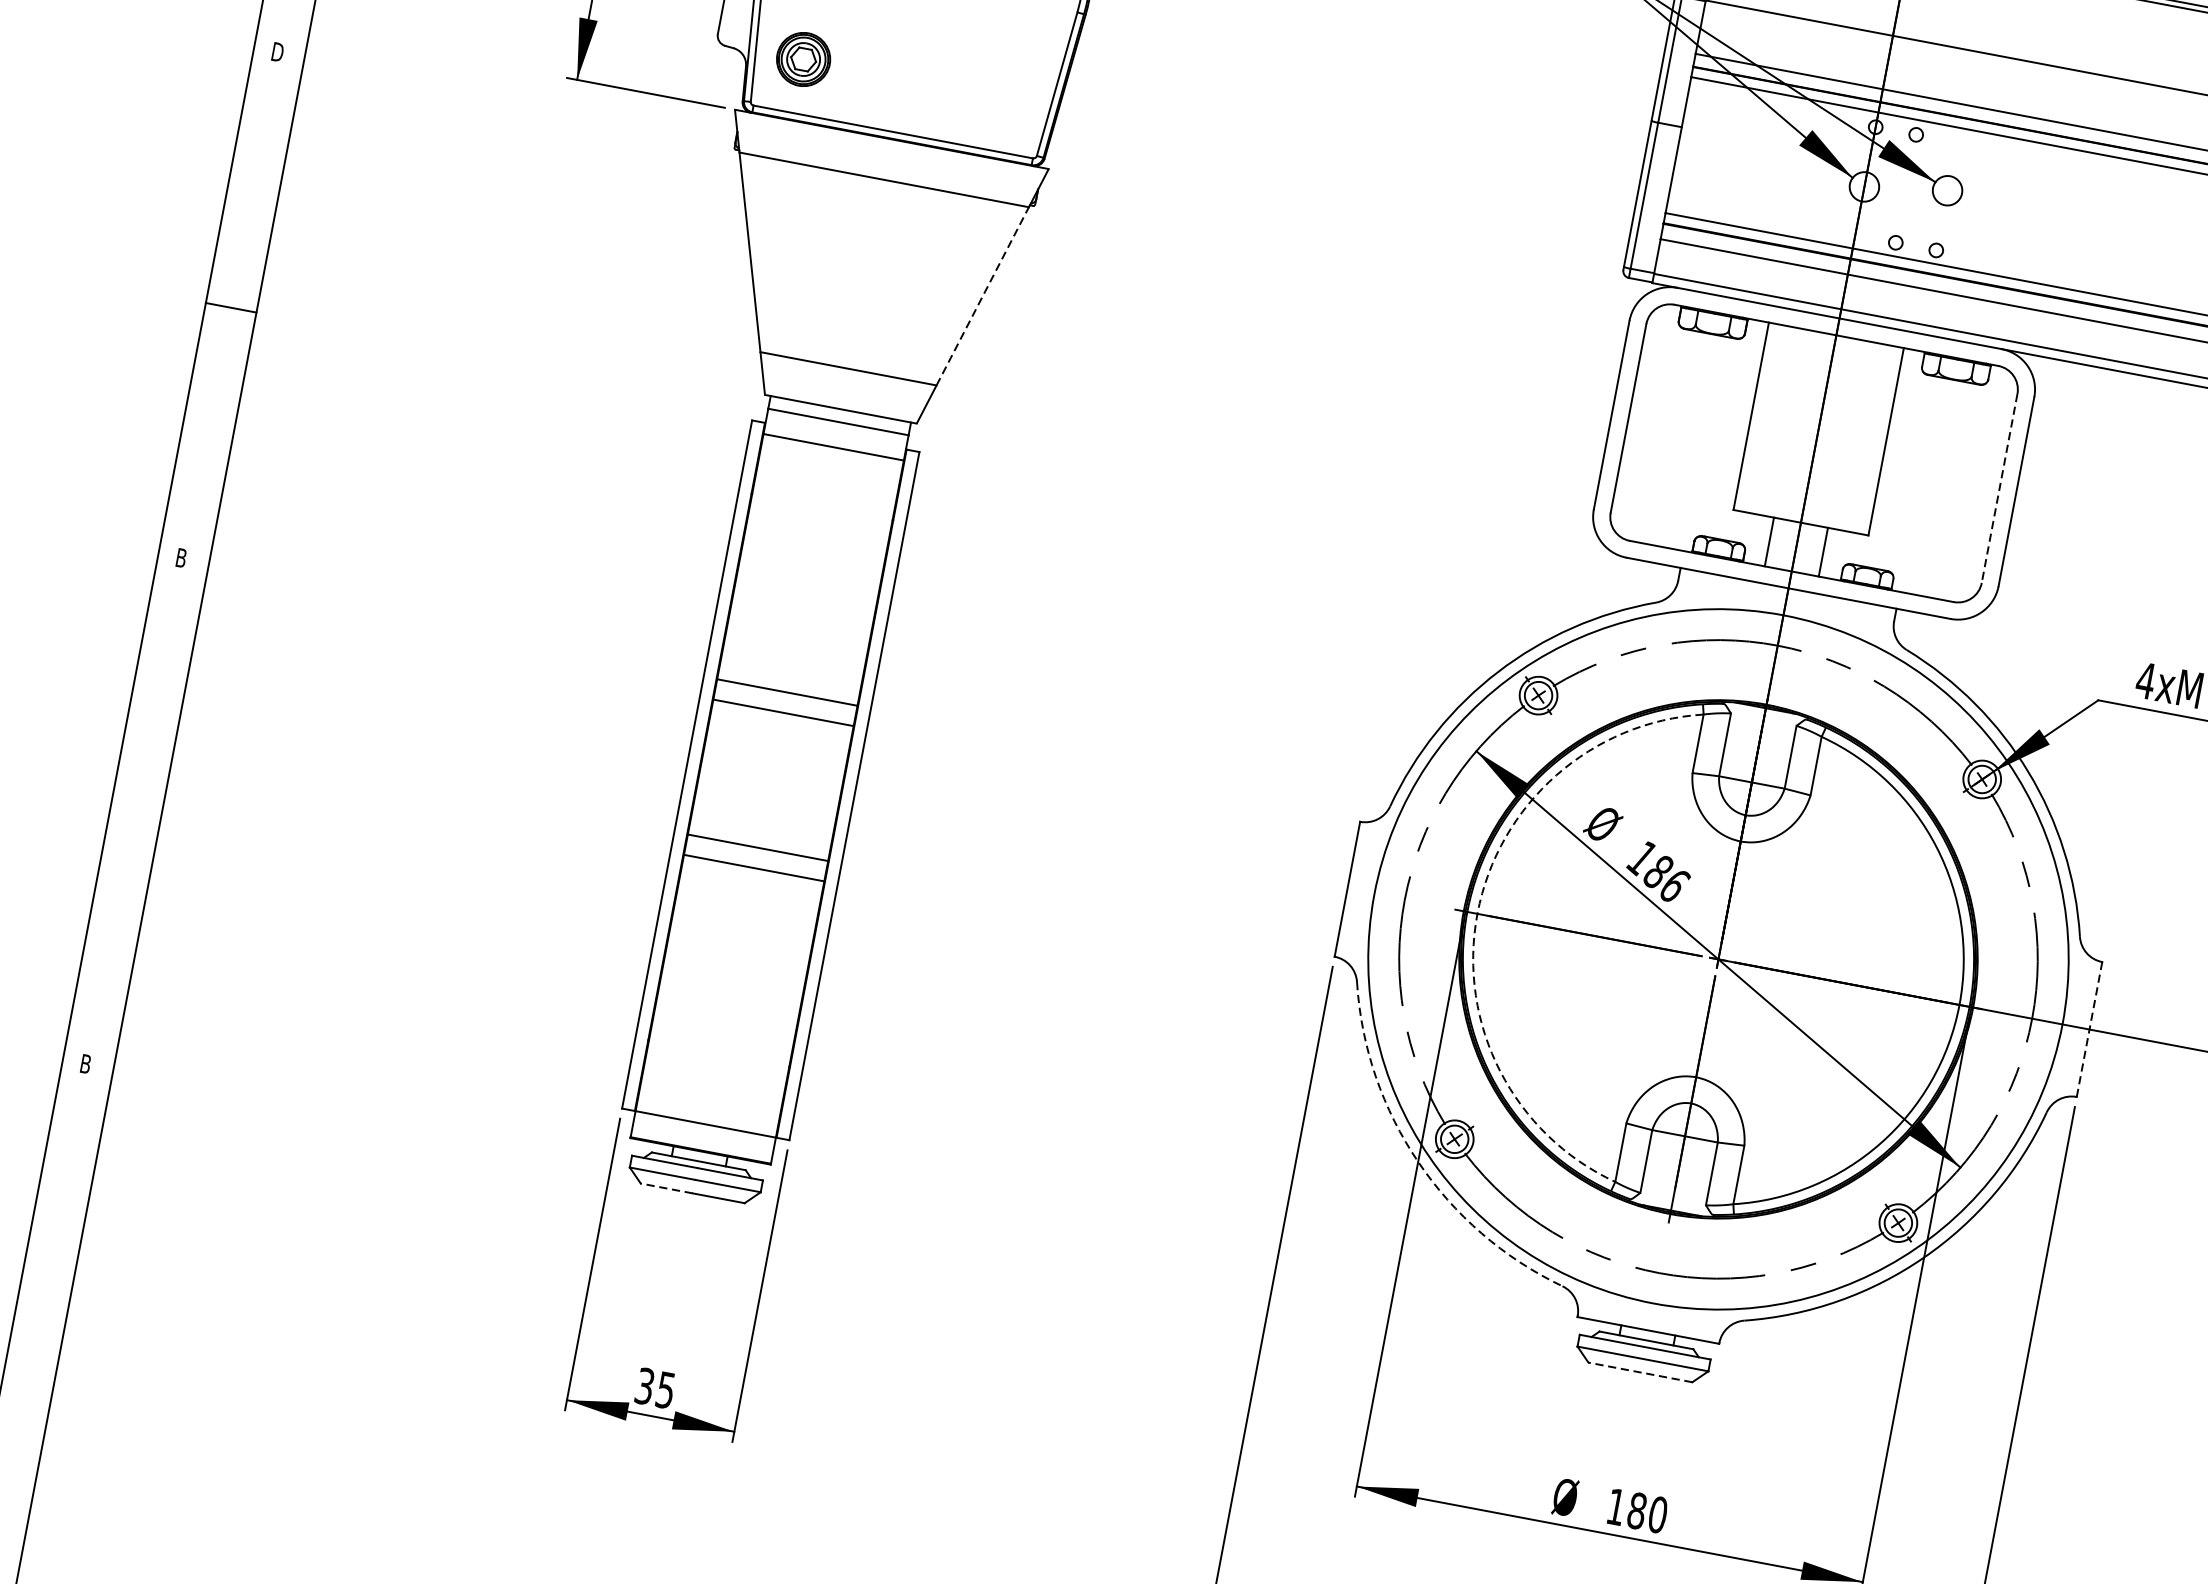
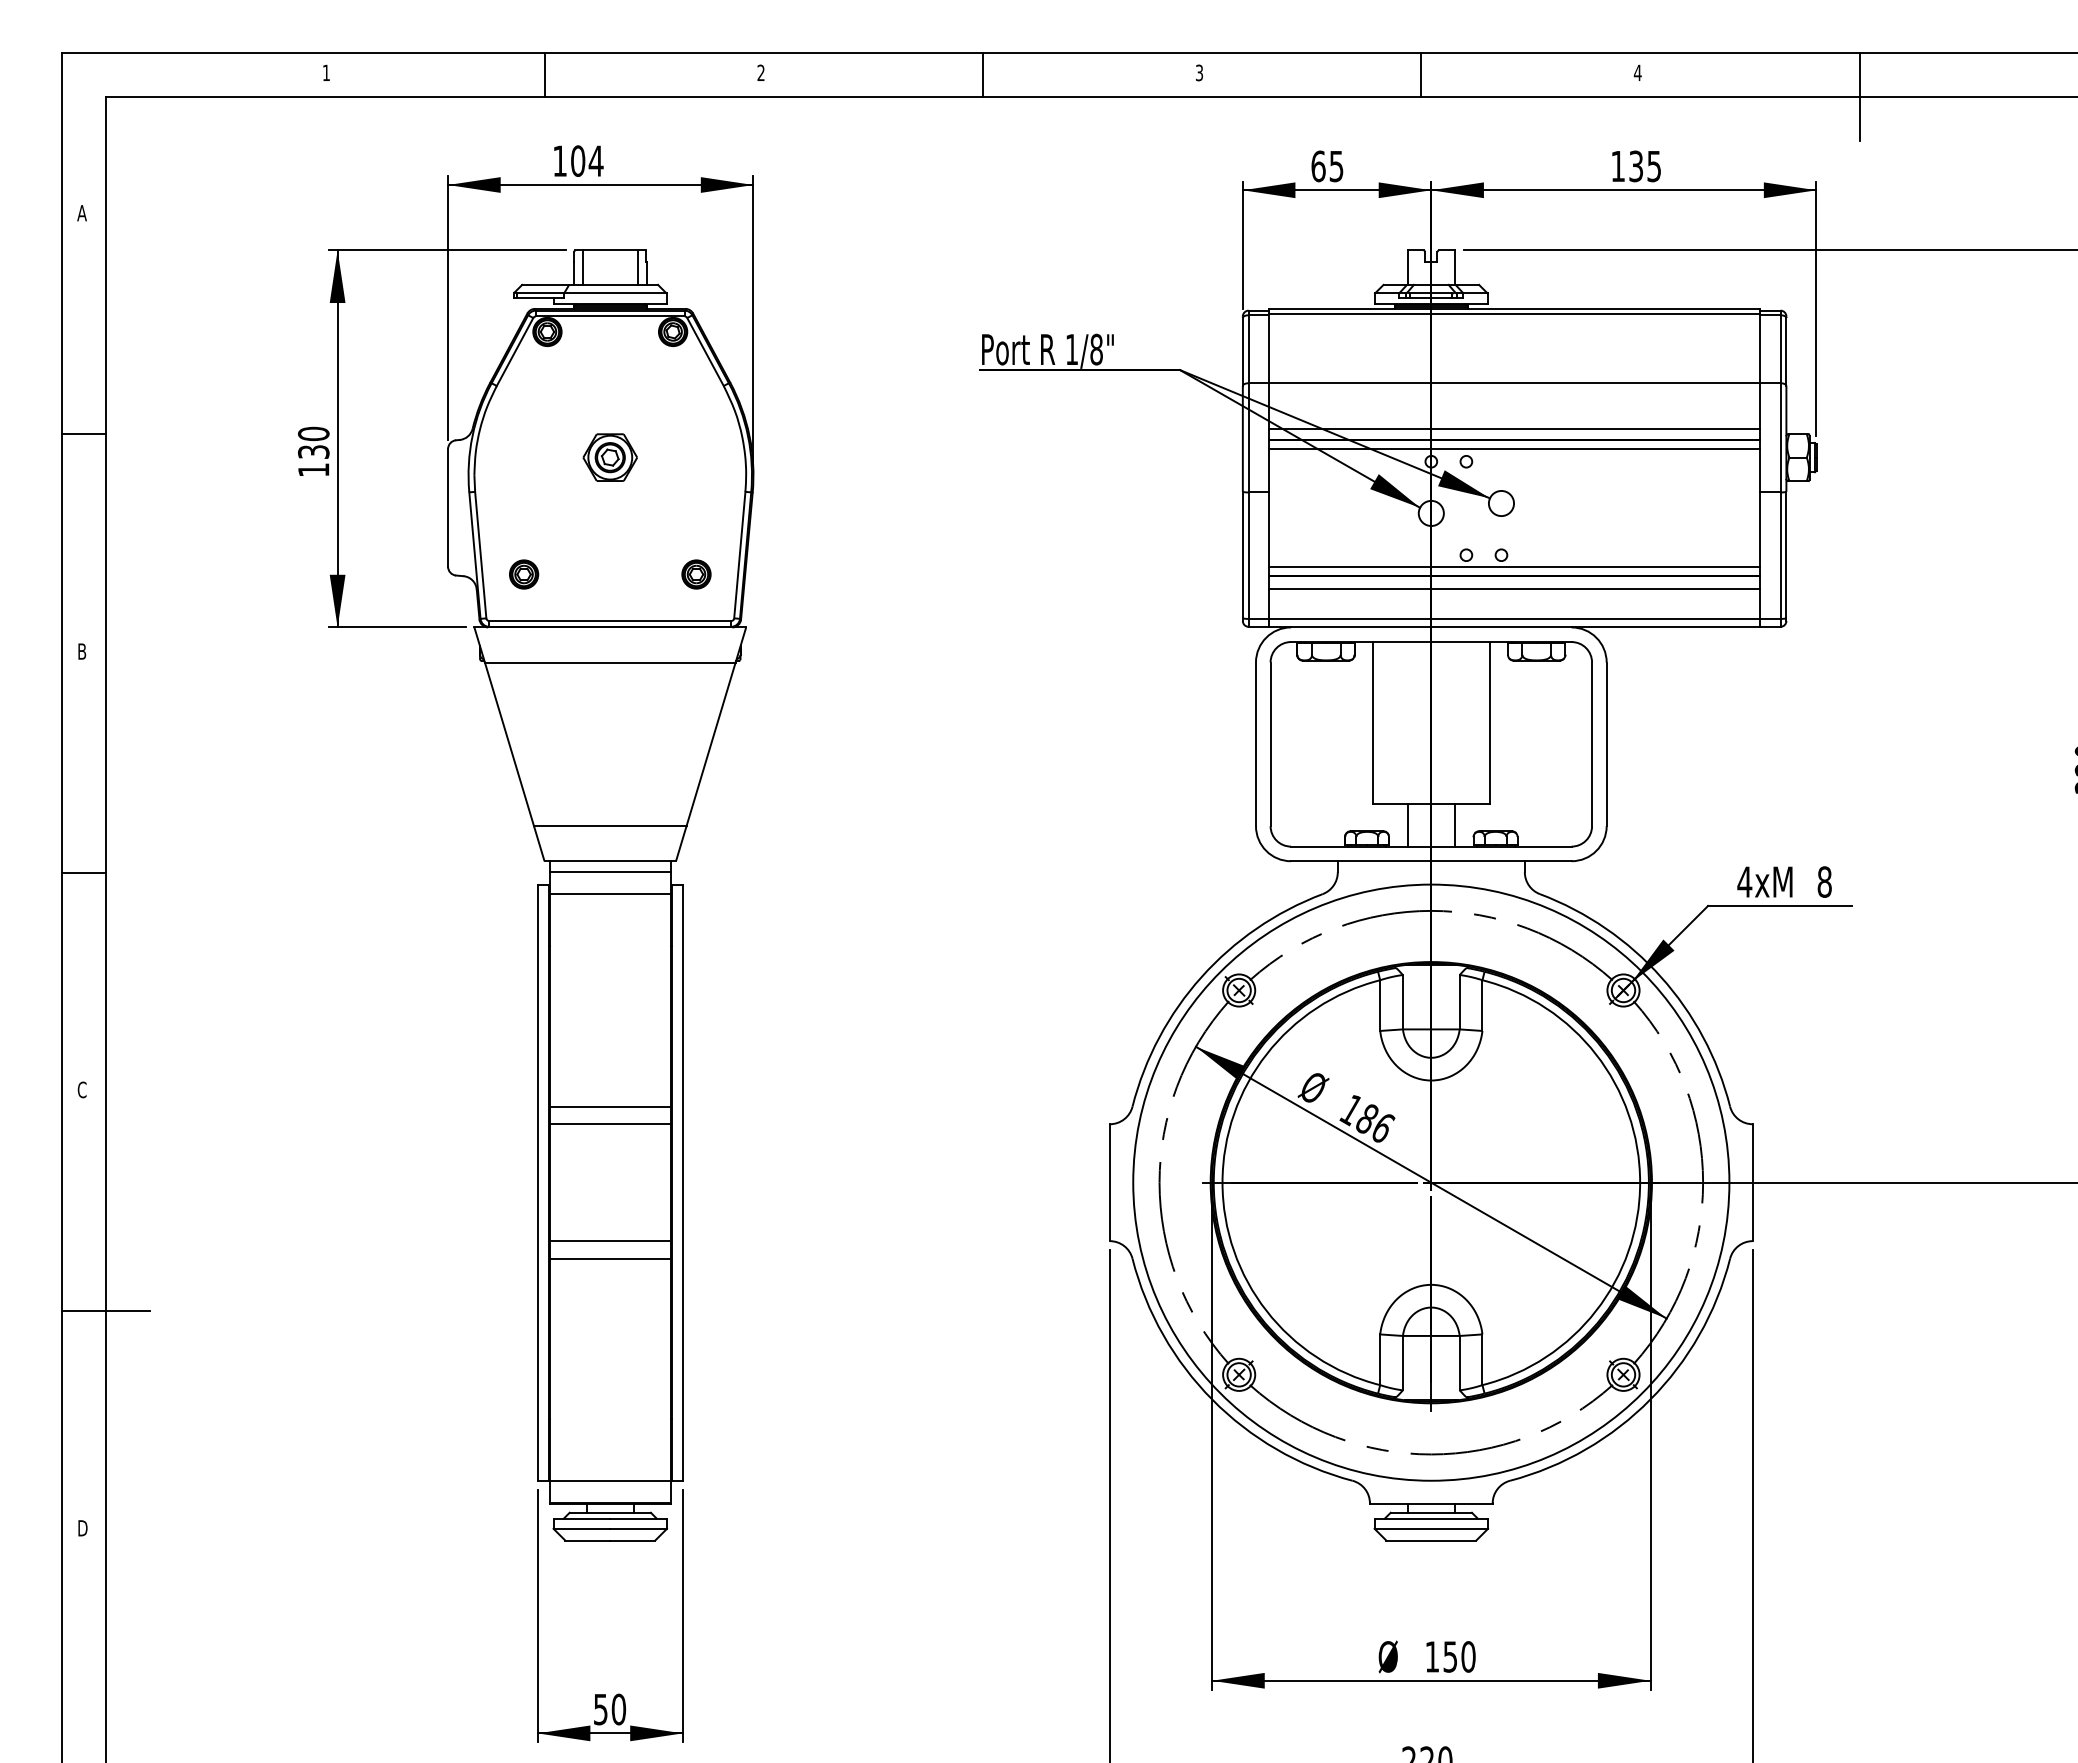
text: (278, 52) -> (83, 651), D -> B
part: (804, 59) -> (524, 574), size x0.62
part: (1002, 97) -> (696, 574), added
line: (983, 295) -> (711, 743), dashed -> solid
line: (2000, 488) -> (1592, 744), dashed -> solid
text: (180, 557) -> (81, 1089), B -> C
line: (161, 819) -> (106, 1311), added
arc: (1477, 913) -> (1222, 1182), dashed -> solid
line: (2089, 1029) -> (1752, 1182), dashed -> solid
text: (87, 1064) -> (83, 1528), B -> D
arc: (1418, 1161) -> (1212, 1399), dashed -> solid
line: (666, 1188) -> (587, 1540), dashed -> solid
line: (1639, 1372) -> (1430, 1540), dashed -> solid
text: (656, 1388) -> (610, 1709), 35 -> 50
text: (1637, 1510) -> (1450, 1656), 180 -> 150

